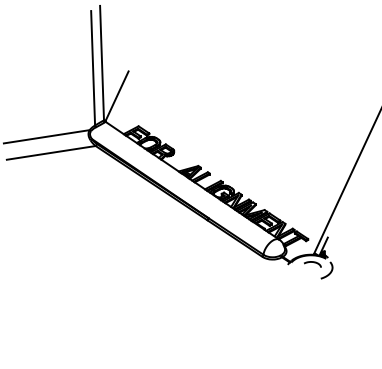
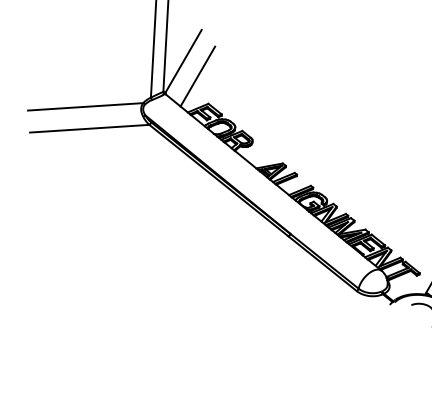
line: (128, 106) -> (197, 76), added

